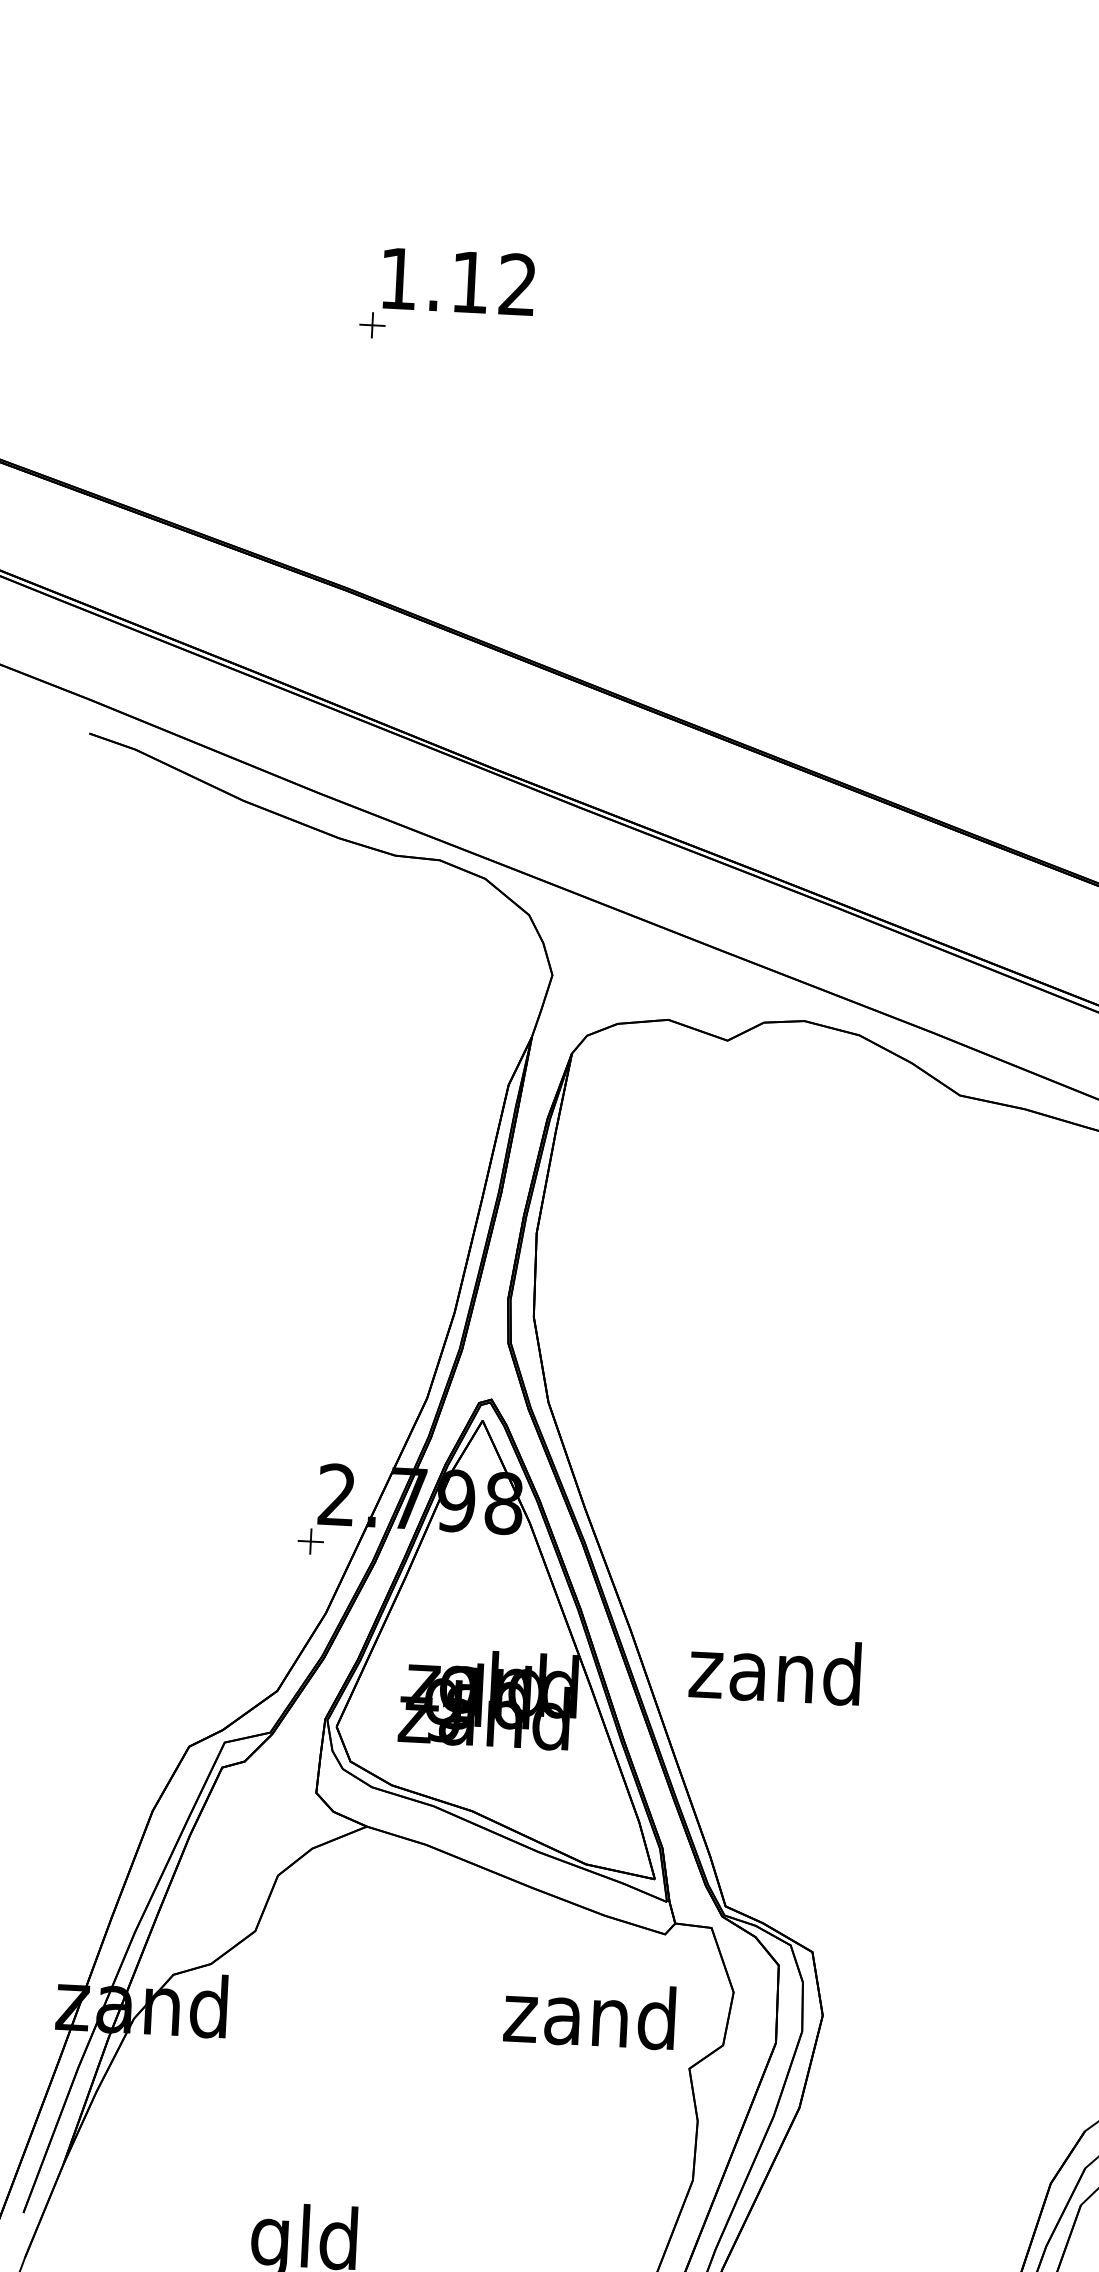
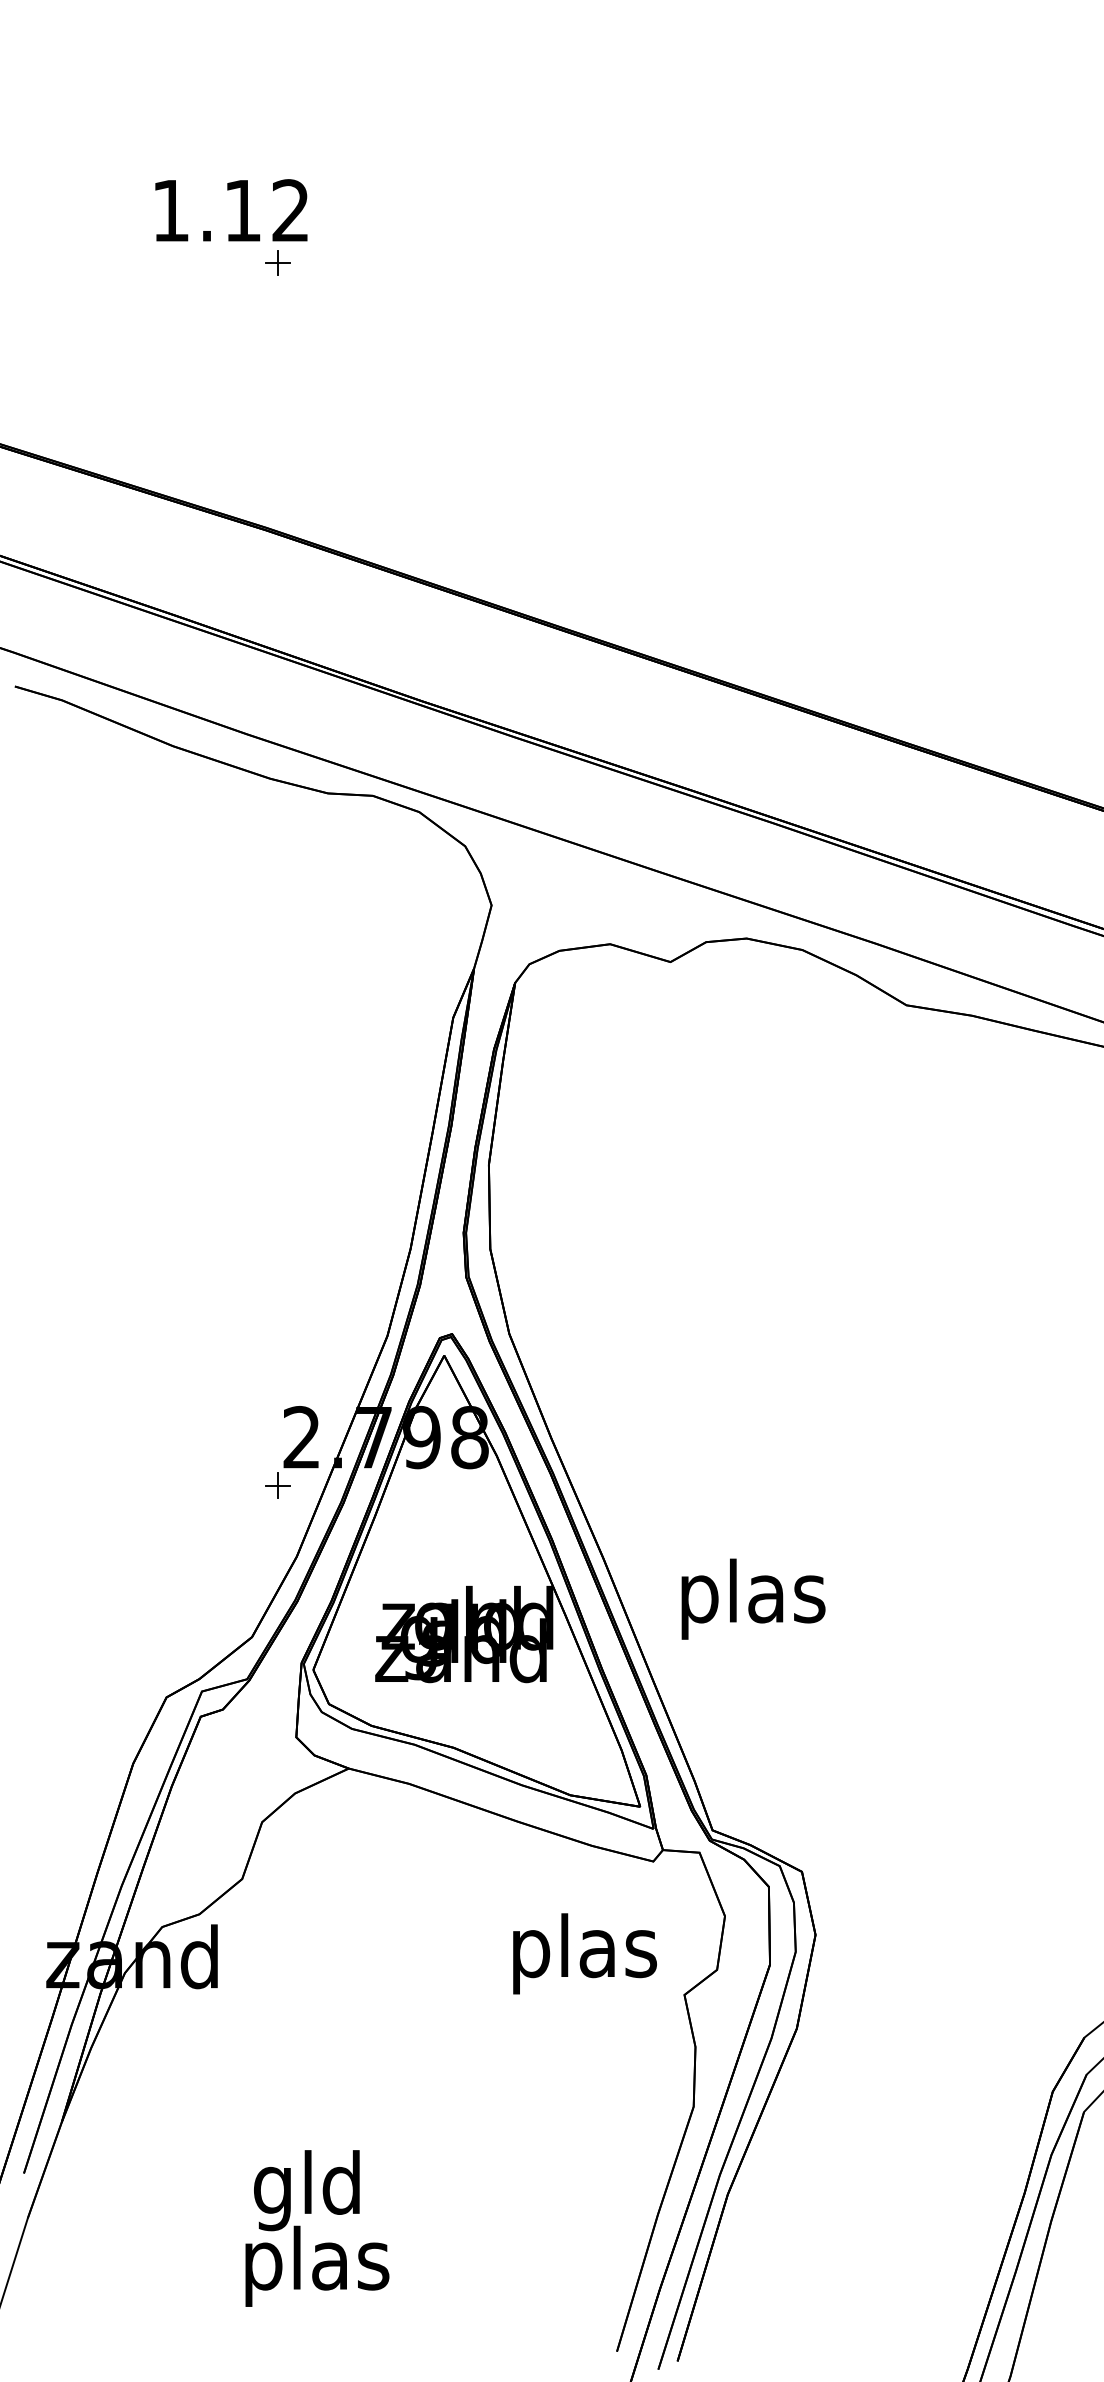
text: (458, 281) -> (231, 210), moved
text: (774, 1677) -> (749, 1598), zand -> plas
text: (589, 2022) -> (581, 1953), zand -> plas

